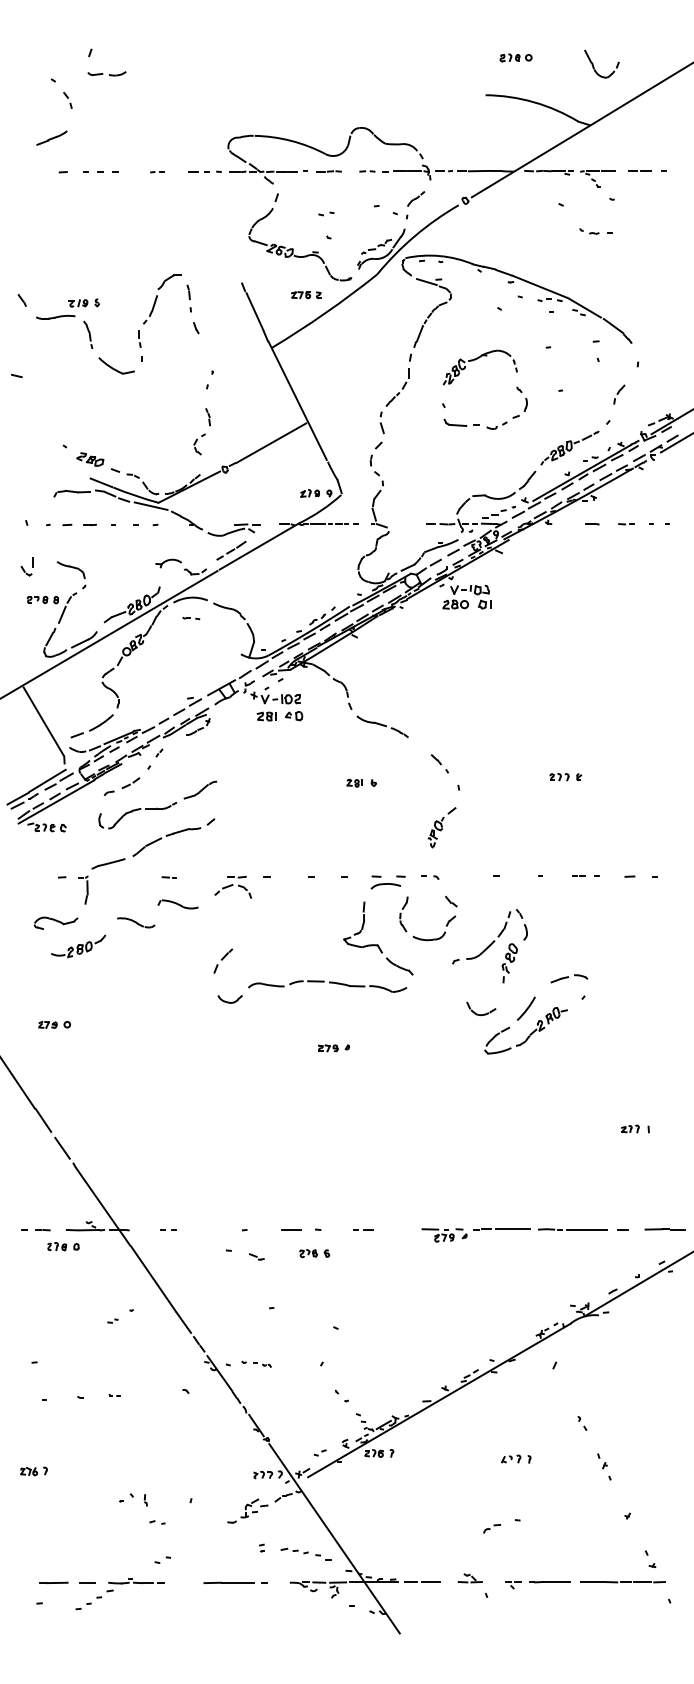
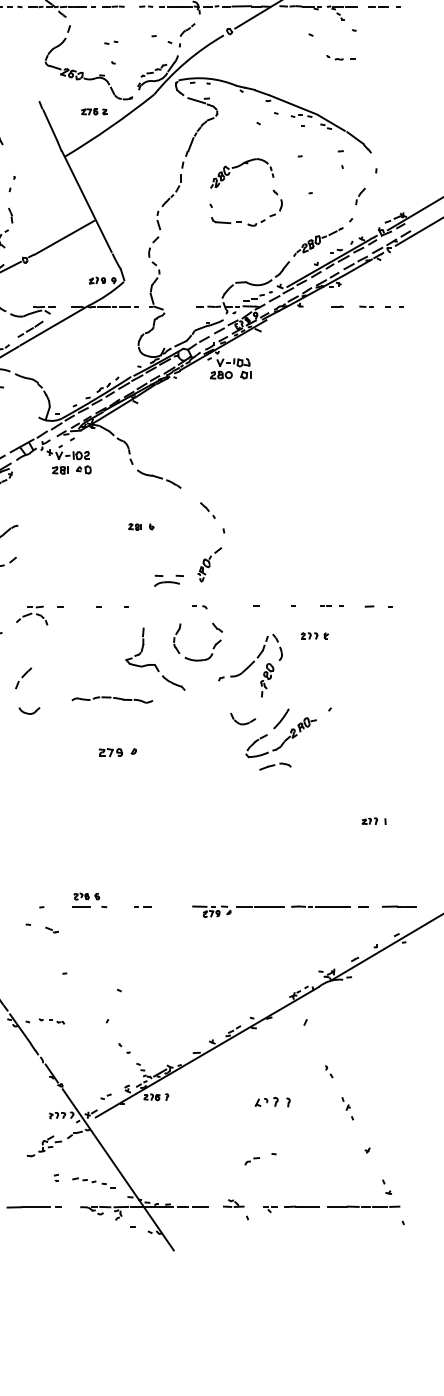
part: (565, 777) -> (314, 636), moved
part: (387, 882) -> (168, 580), moved
part: (569, 978) -> (275, 766), moved
part: (327, 986) -> (112, 700), size x0.6
part: (333, 1048) -> (117, 752), size x1.4
part: (314, 1253) -> (86, 896), moved
part: (516, 1458) -> (273, 1101), size x1.4

